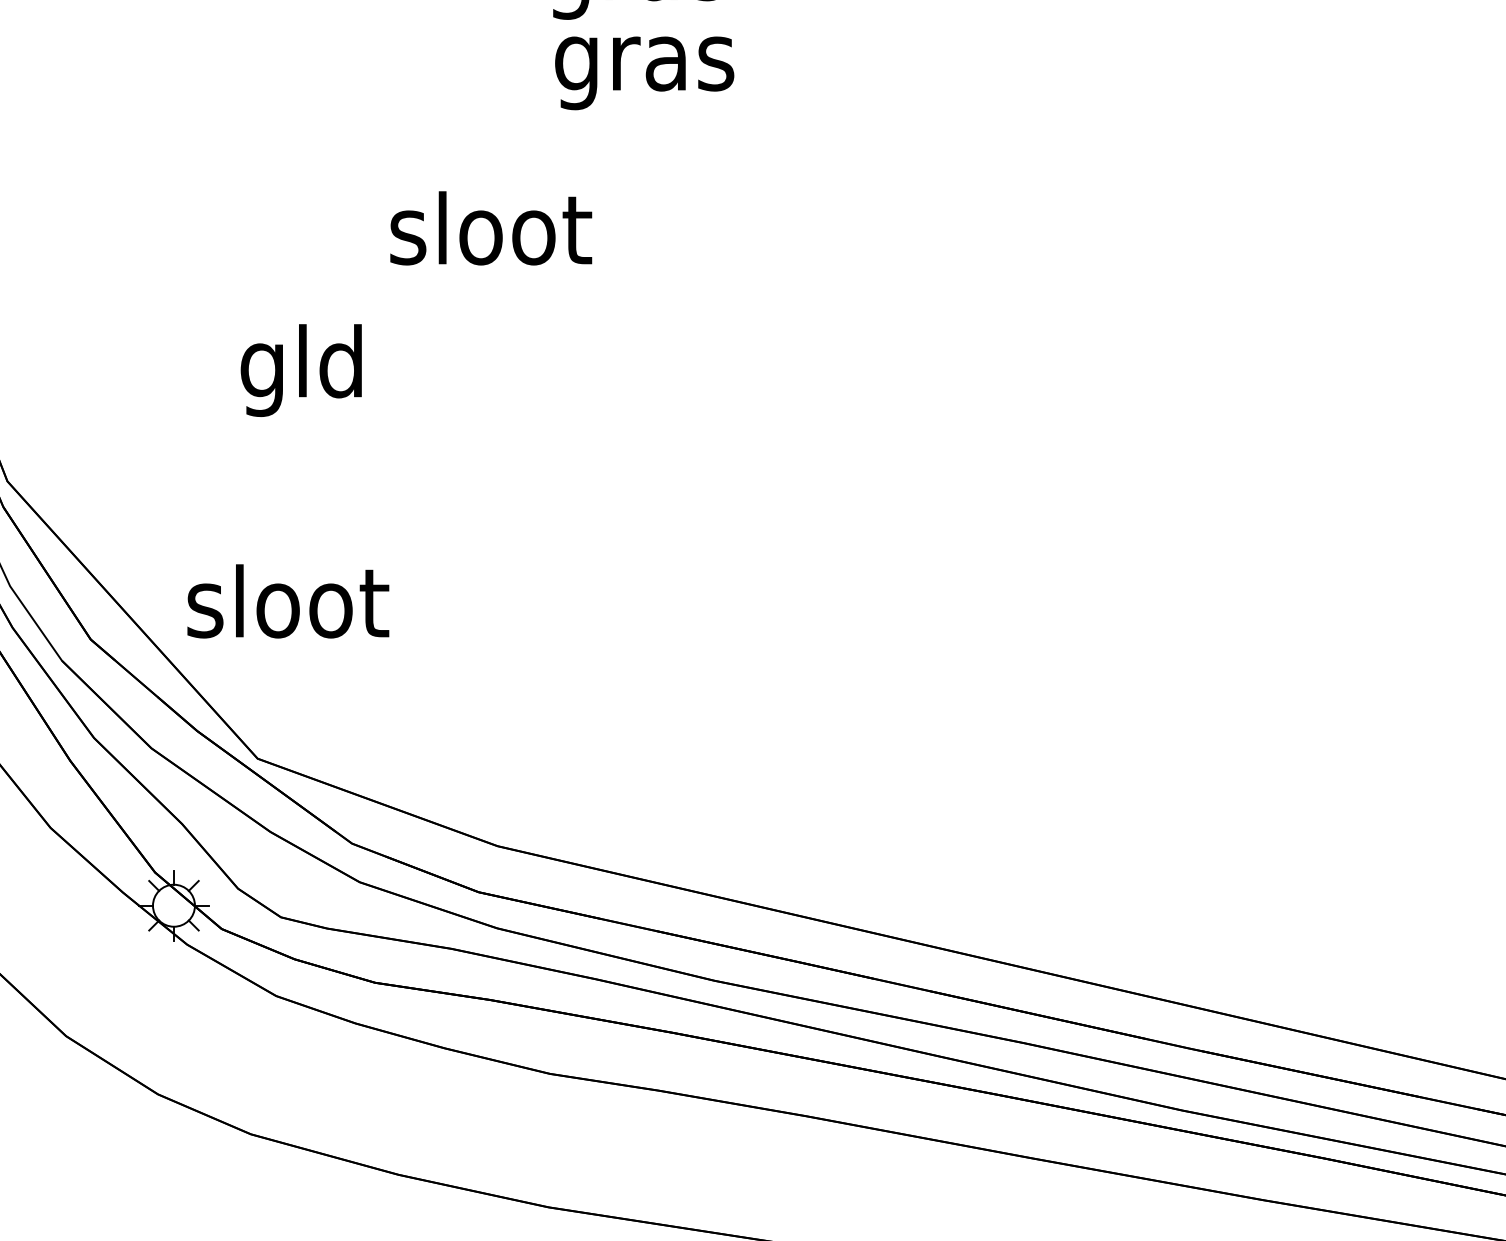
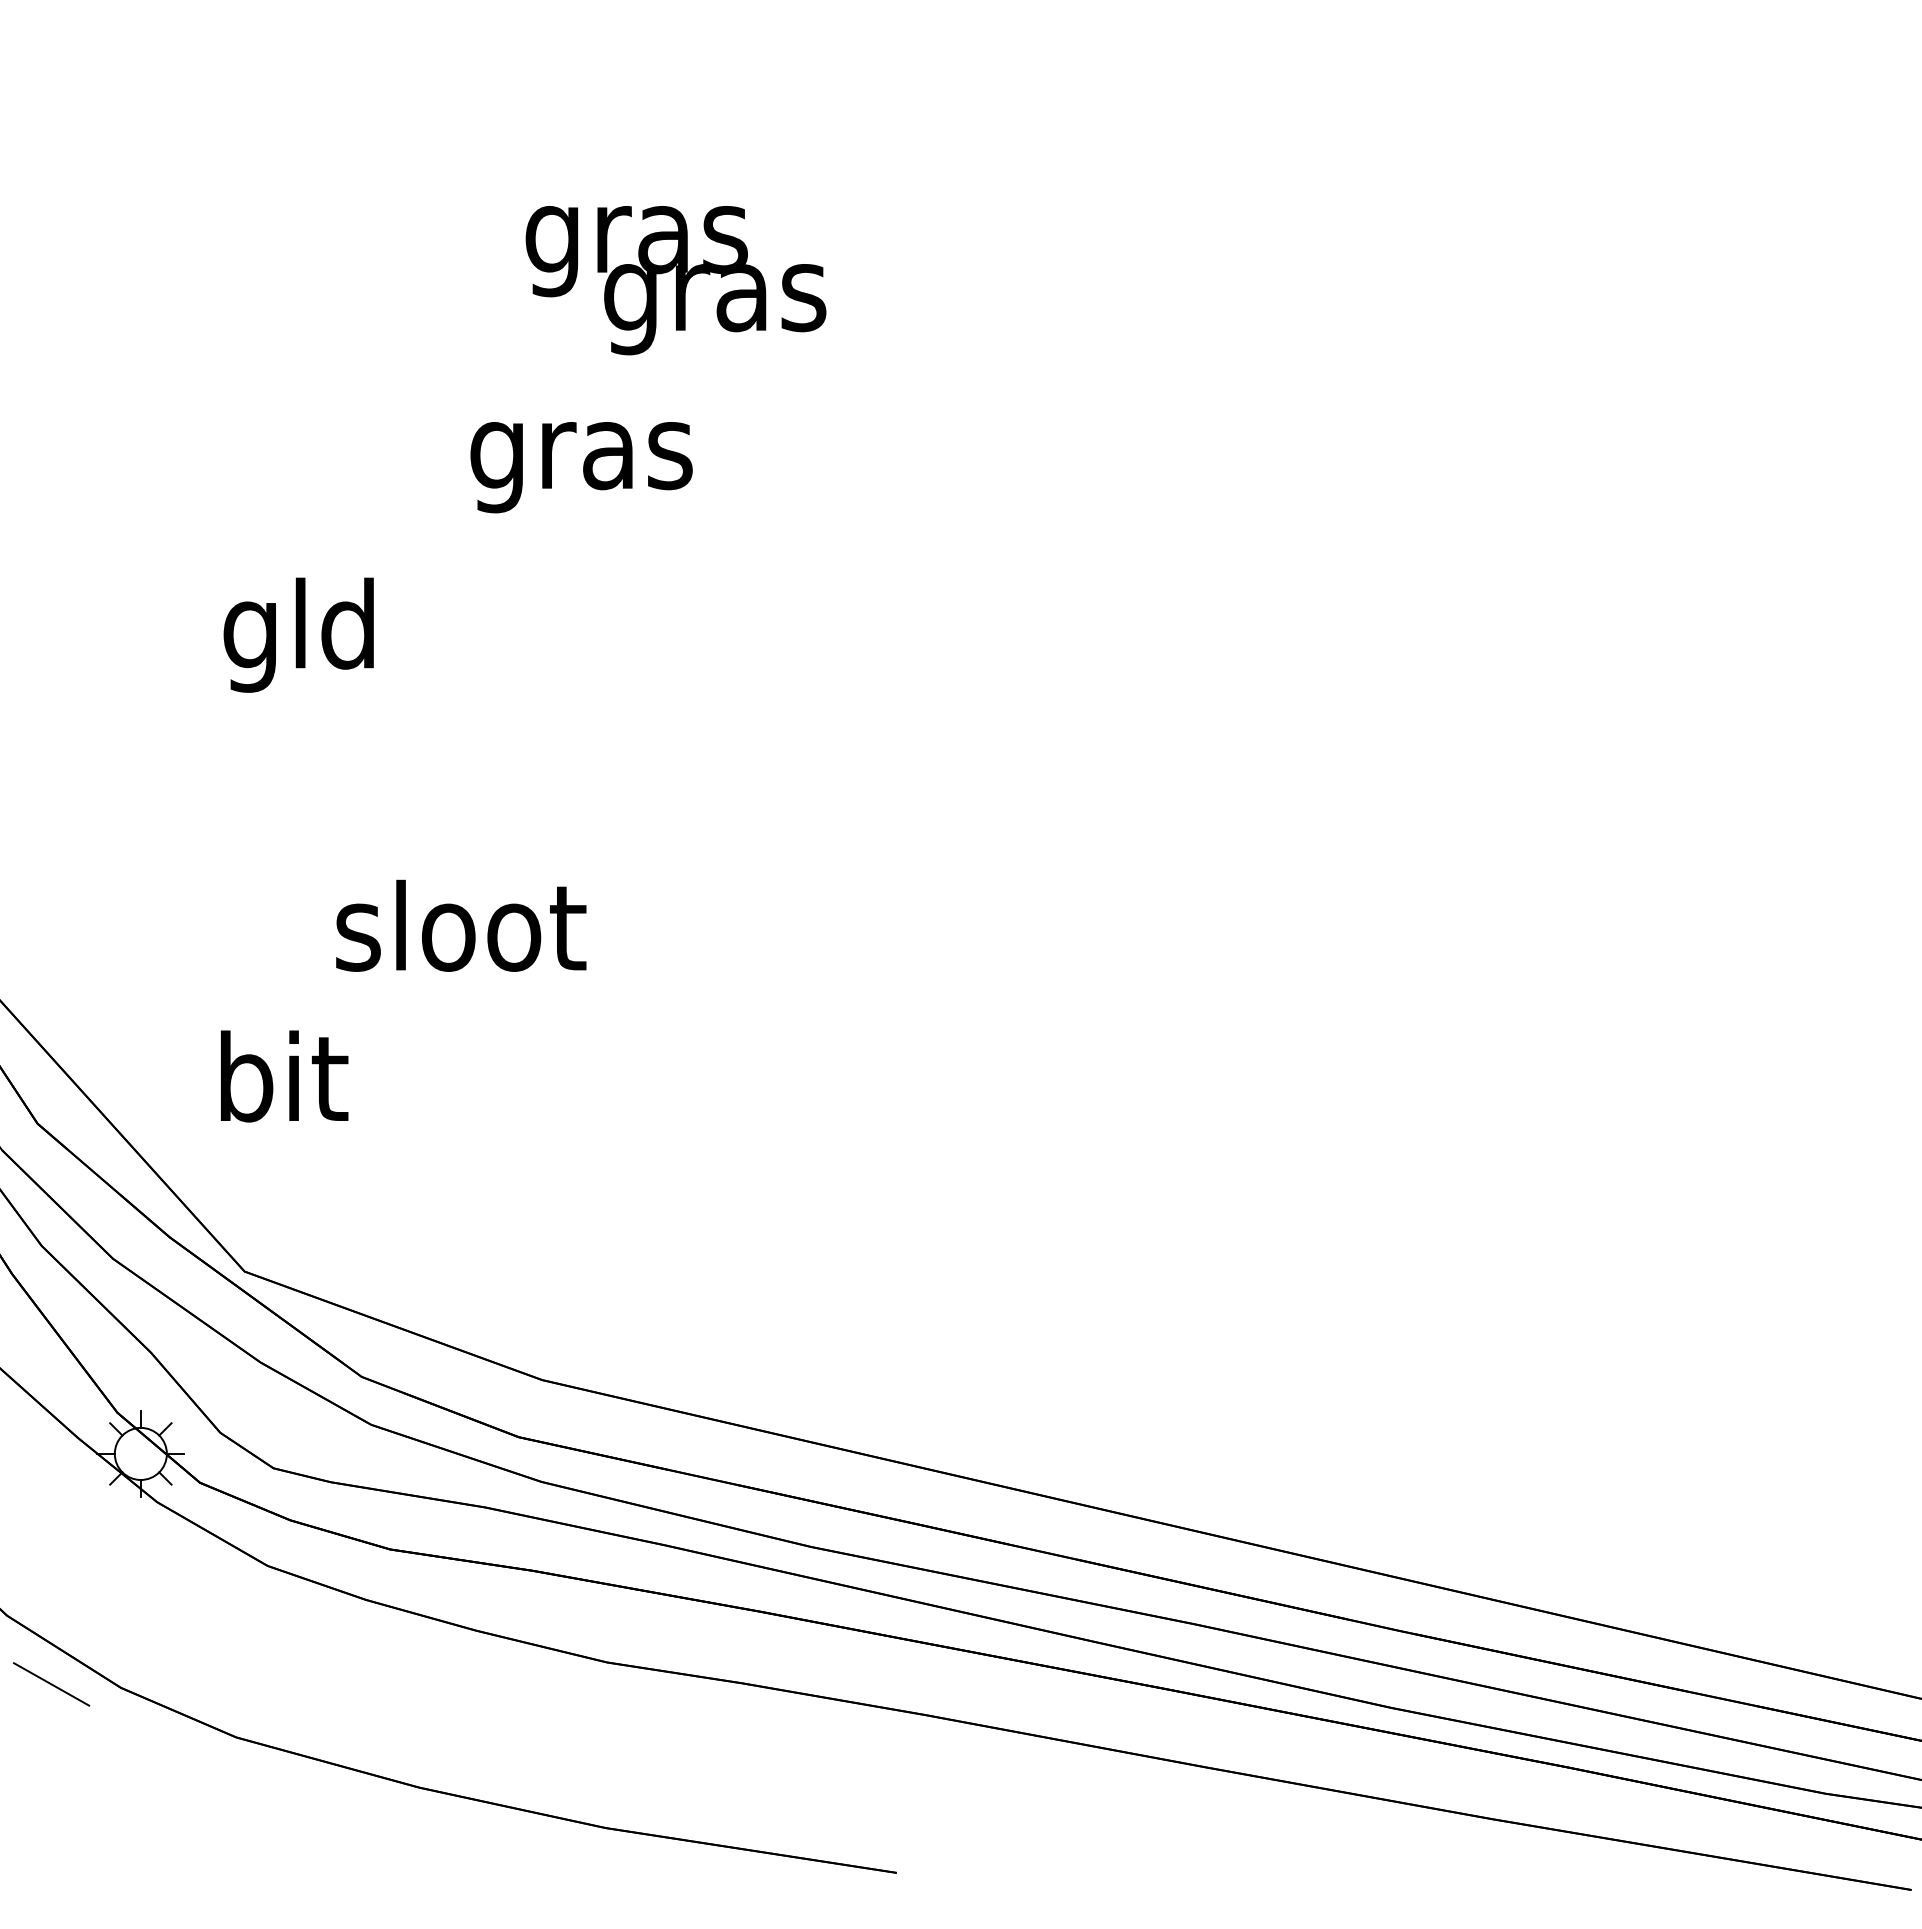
text: (644, 73) -> (581, 467), moved
text: (491, 228) -> (461, 925), moved
text: (301, 369) -> (298, 634), moved
text: (288, 601) -> (282, 1076), sloot -> bit
line: (101, 1091) -> (51, 1684), added

